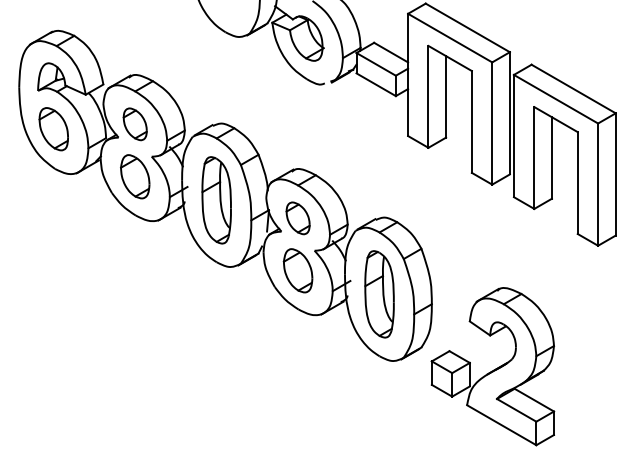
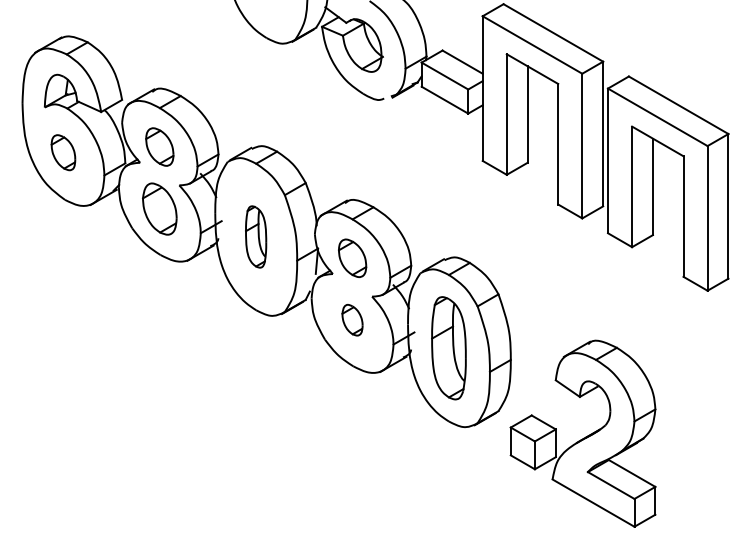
part: (53, 128) -> (63, 152), size x0.7
part: (216, 199) -> (255, 236), size x0.6
part: (298, 270) -> (352, 319), size x0.6

